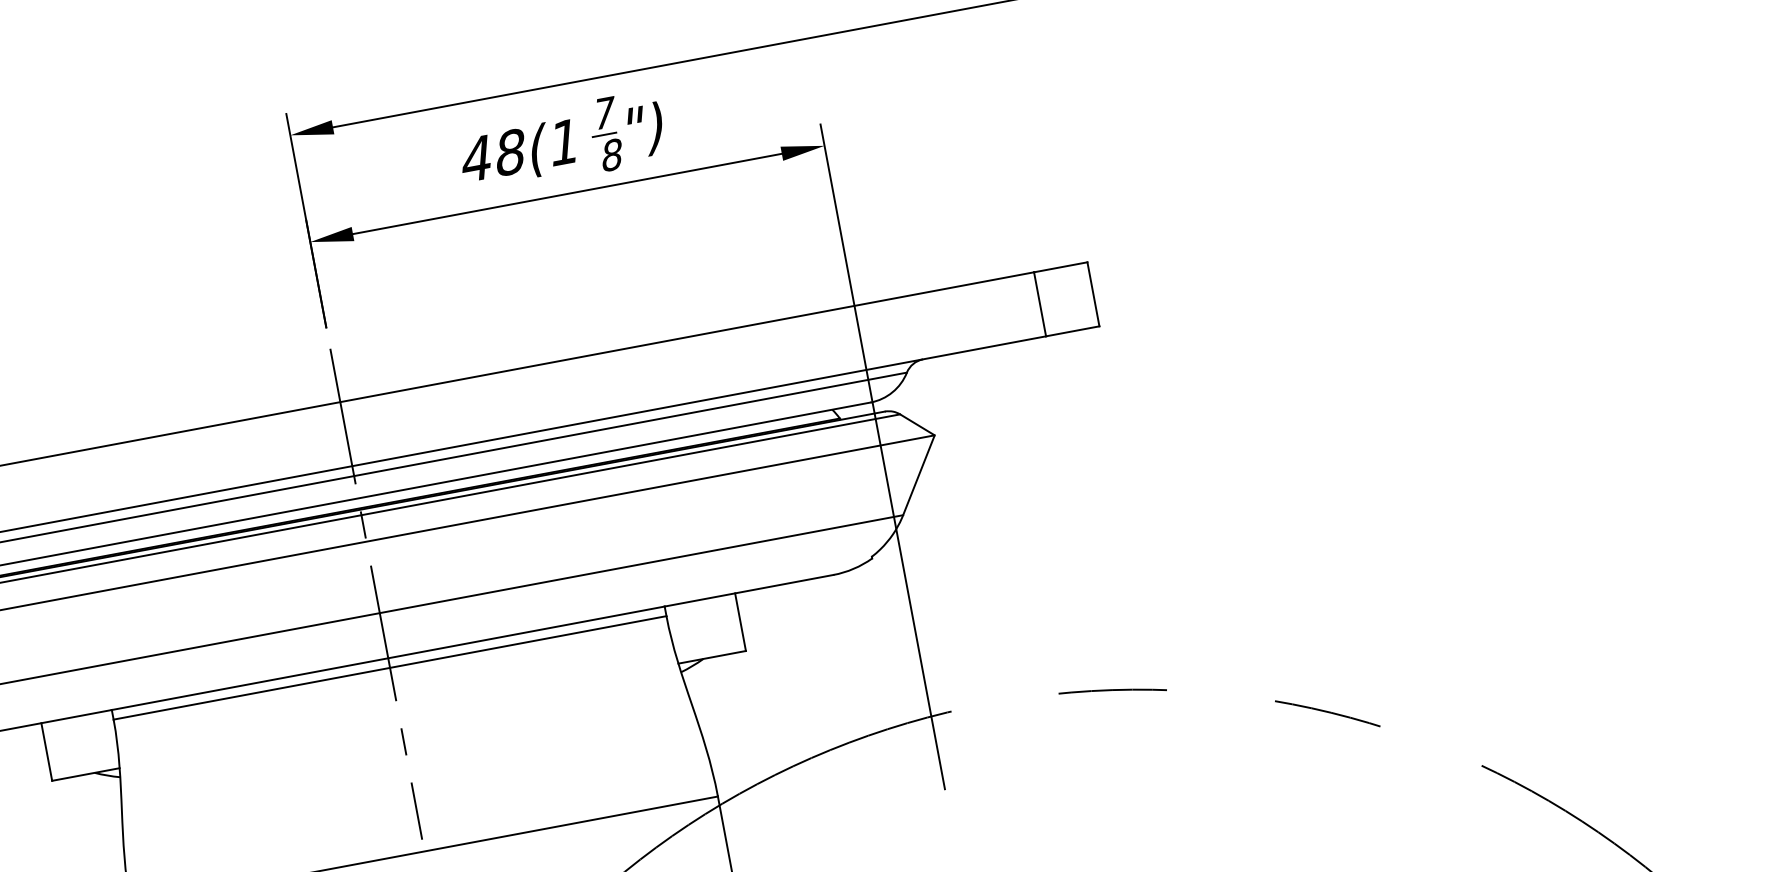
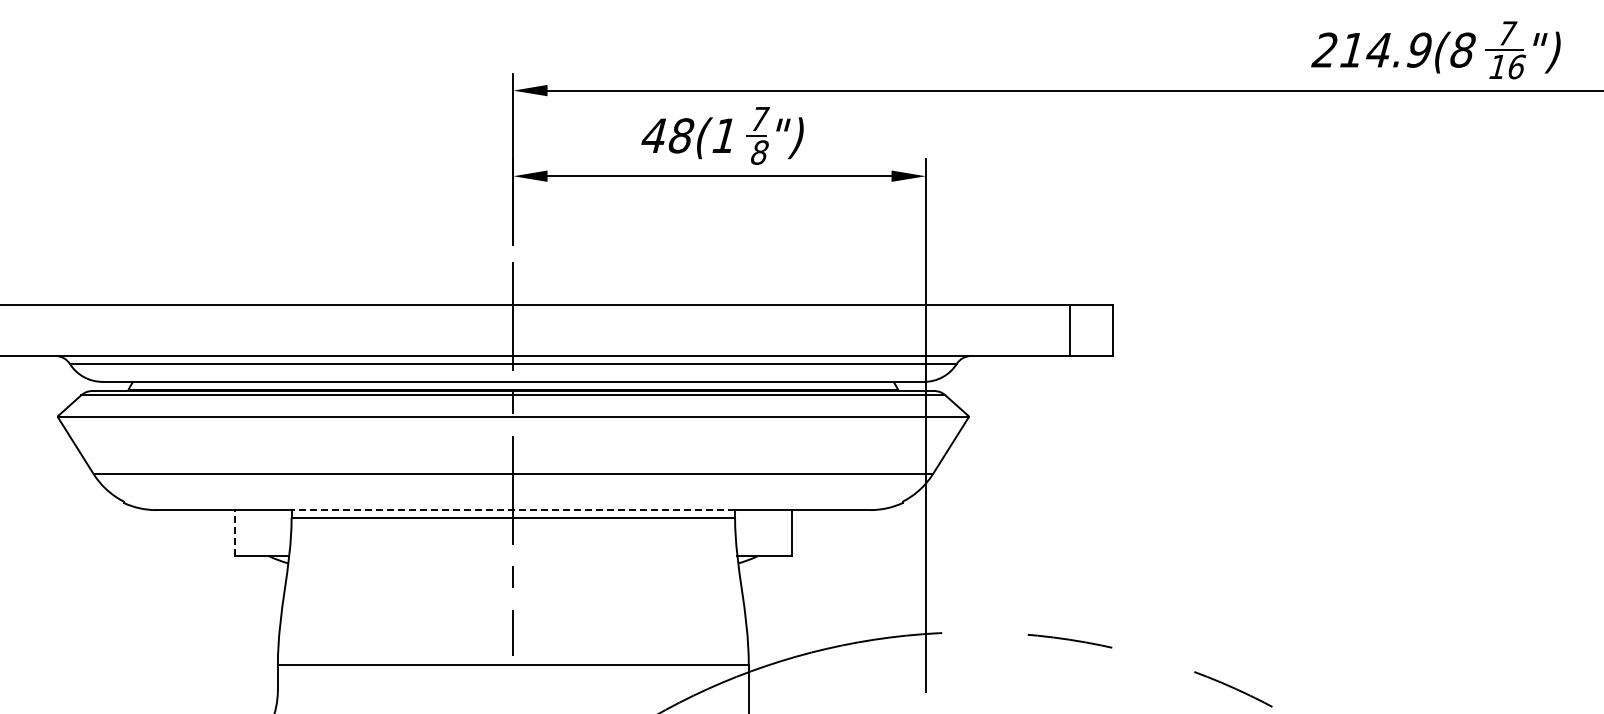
line: (388, 658) -> (513, 510), solid -> dashed
line: (47, 751) -> (235, 532), solid -> dashed

